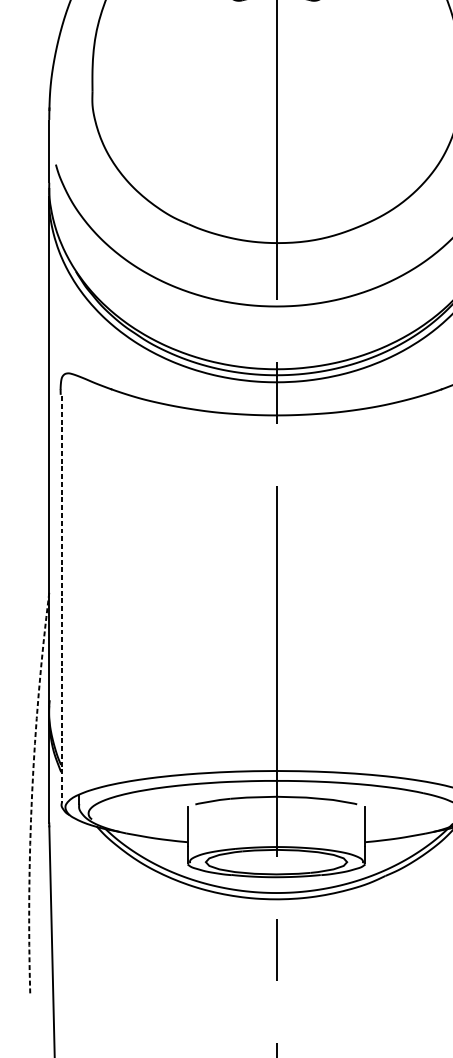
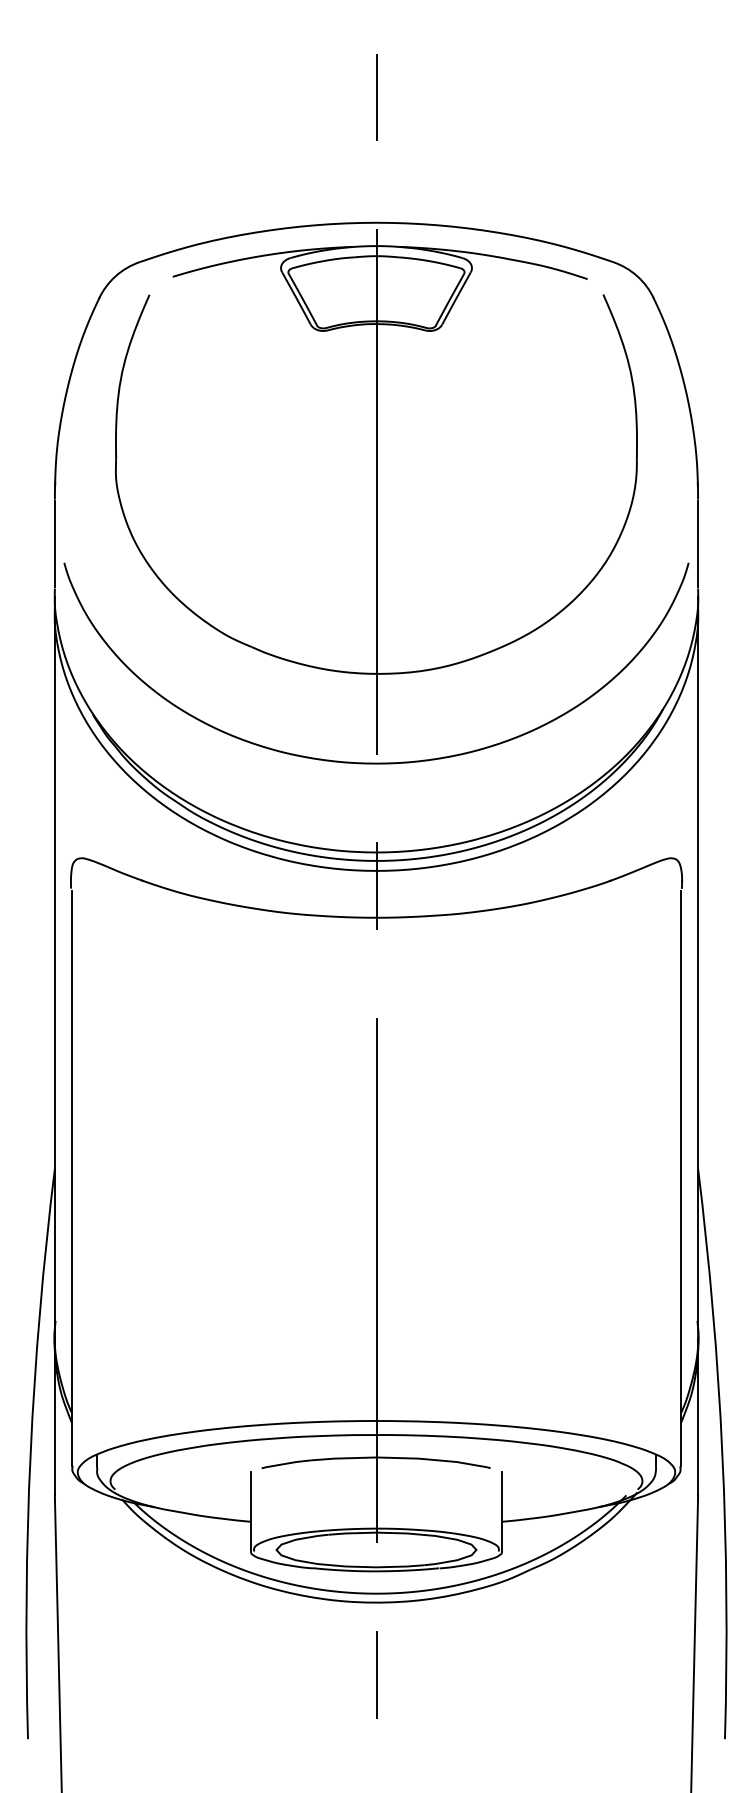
line: (61, 599) -> (72, 1178), dashed -> solid
arc: (32, 793) -> (30, 1453), dashed -> solid

